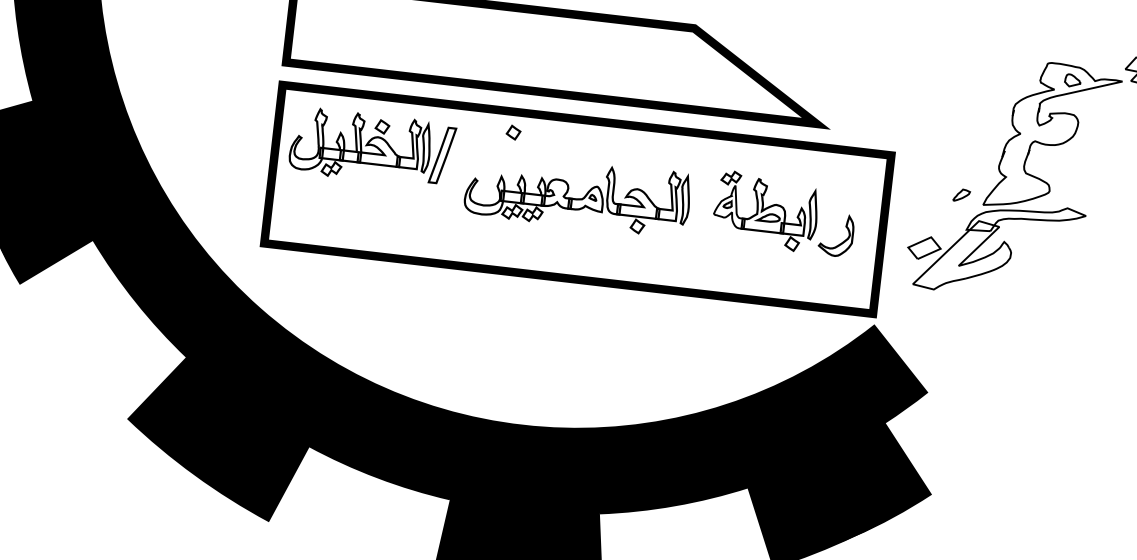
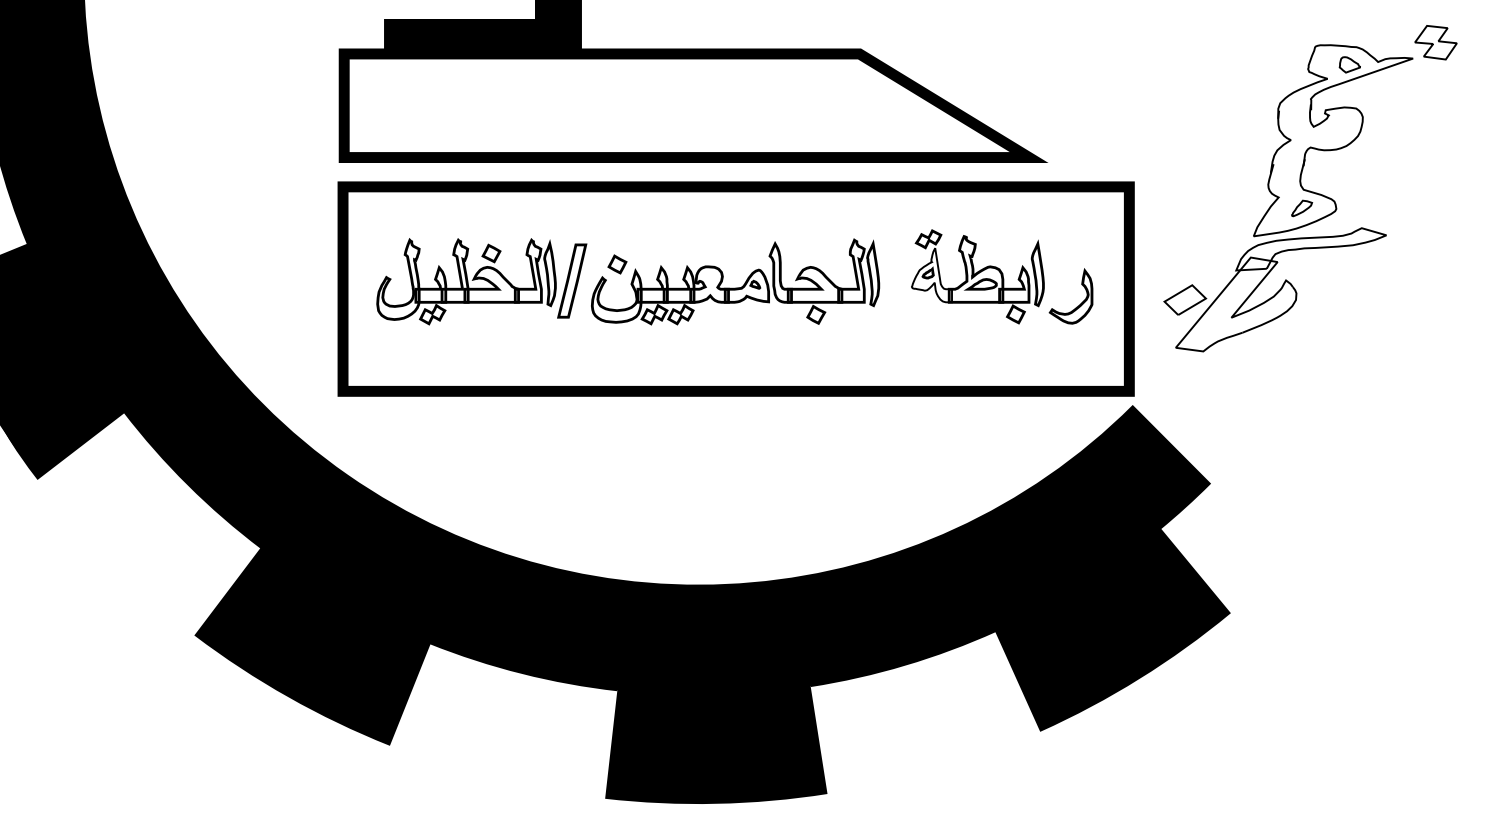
part: (513, 132) -> (617, 264), moved
part: (372, 147) -> (481, 281), moved
part: (962, 195) -> (1302, 208), moved

